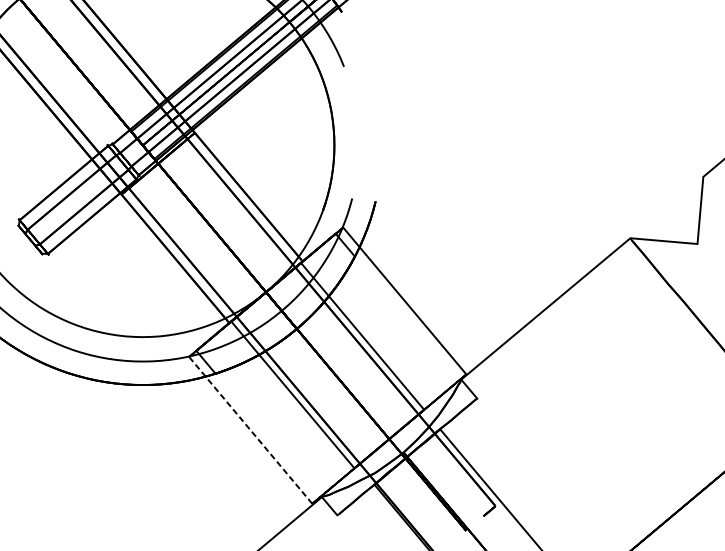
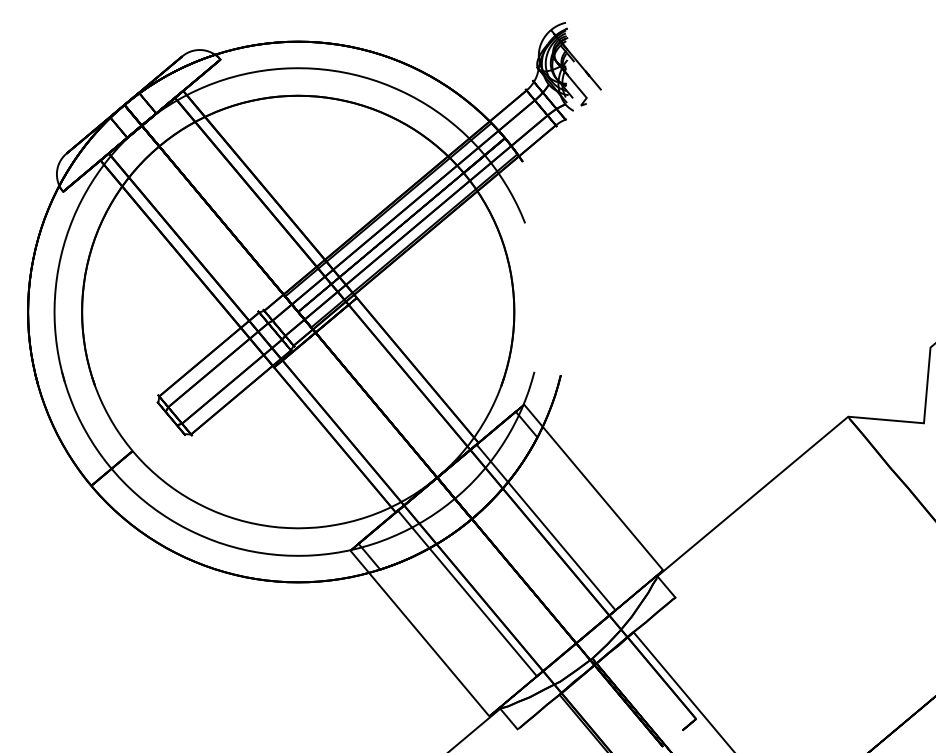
line: (250, 430) -> (419, 633), dashed -> solid

